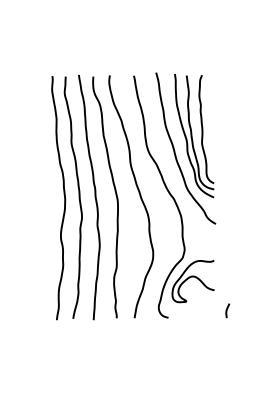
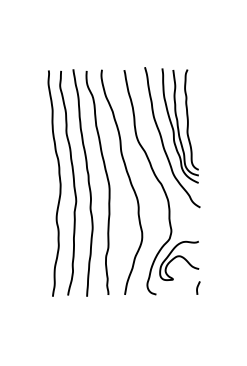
curve: (227, 310) -> (198, 287), moved

